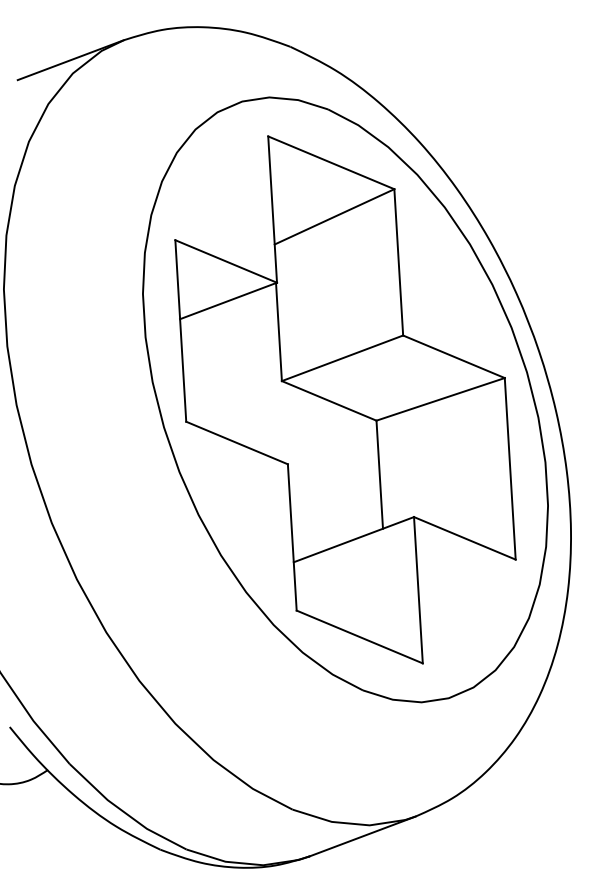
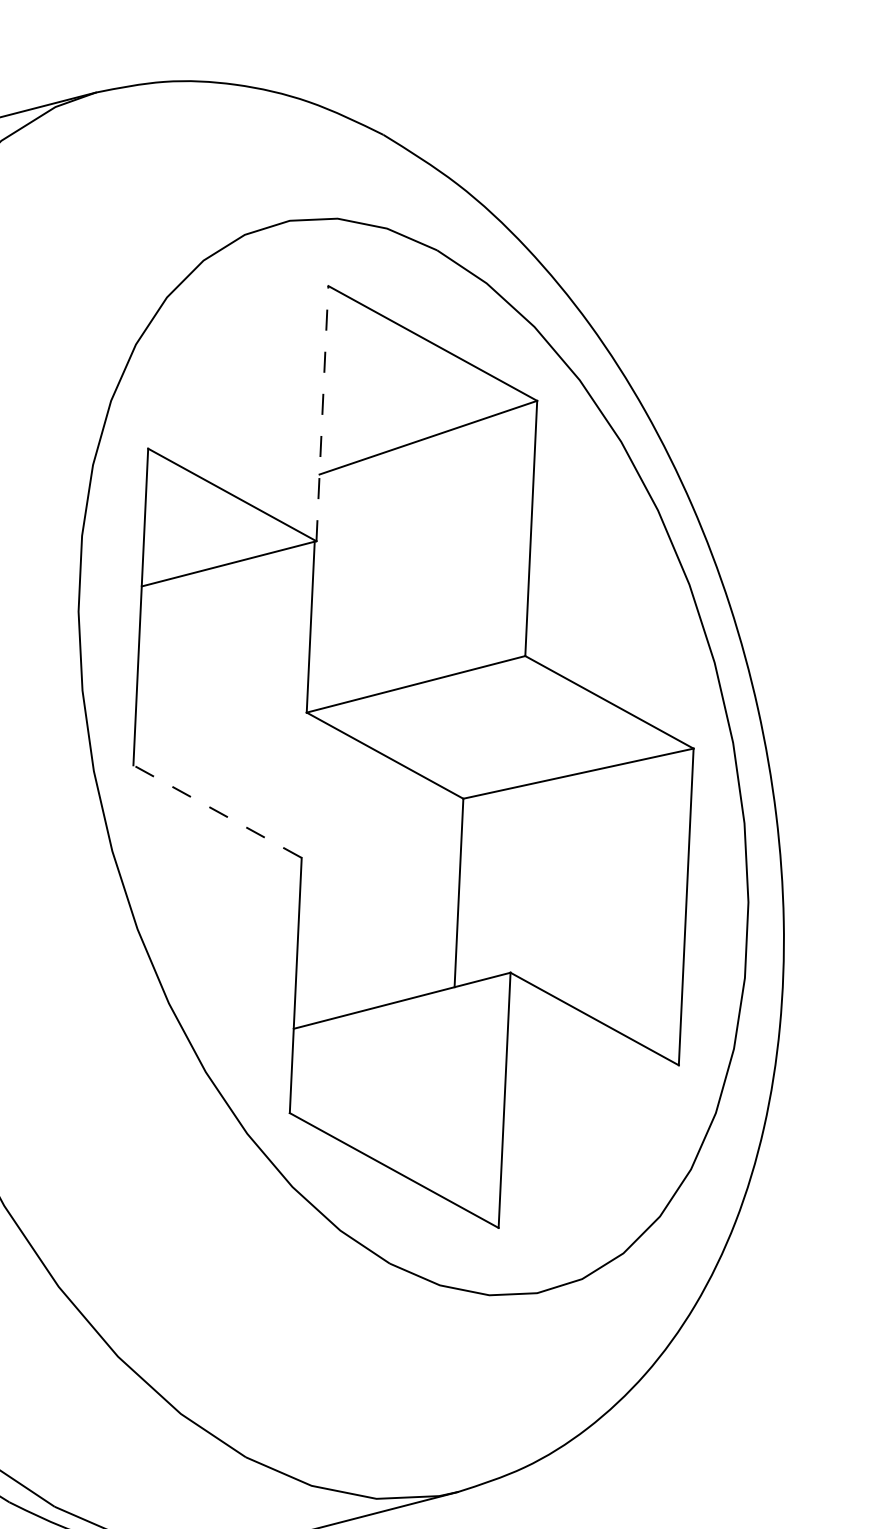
line: (272, 209) -> (322, 413), solid -> dashed
line: (236, 442) -> (216, 810), solid -> dashed

